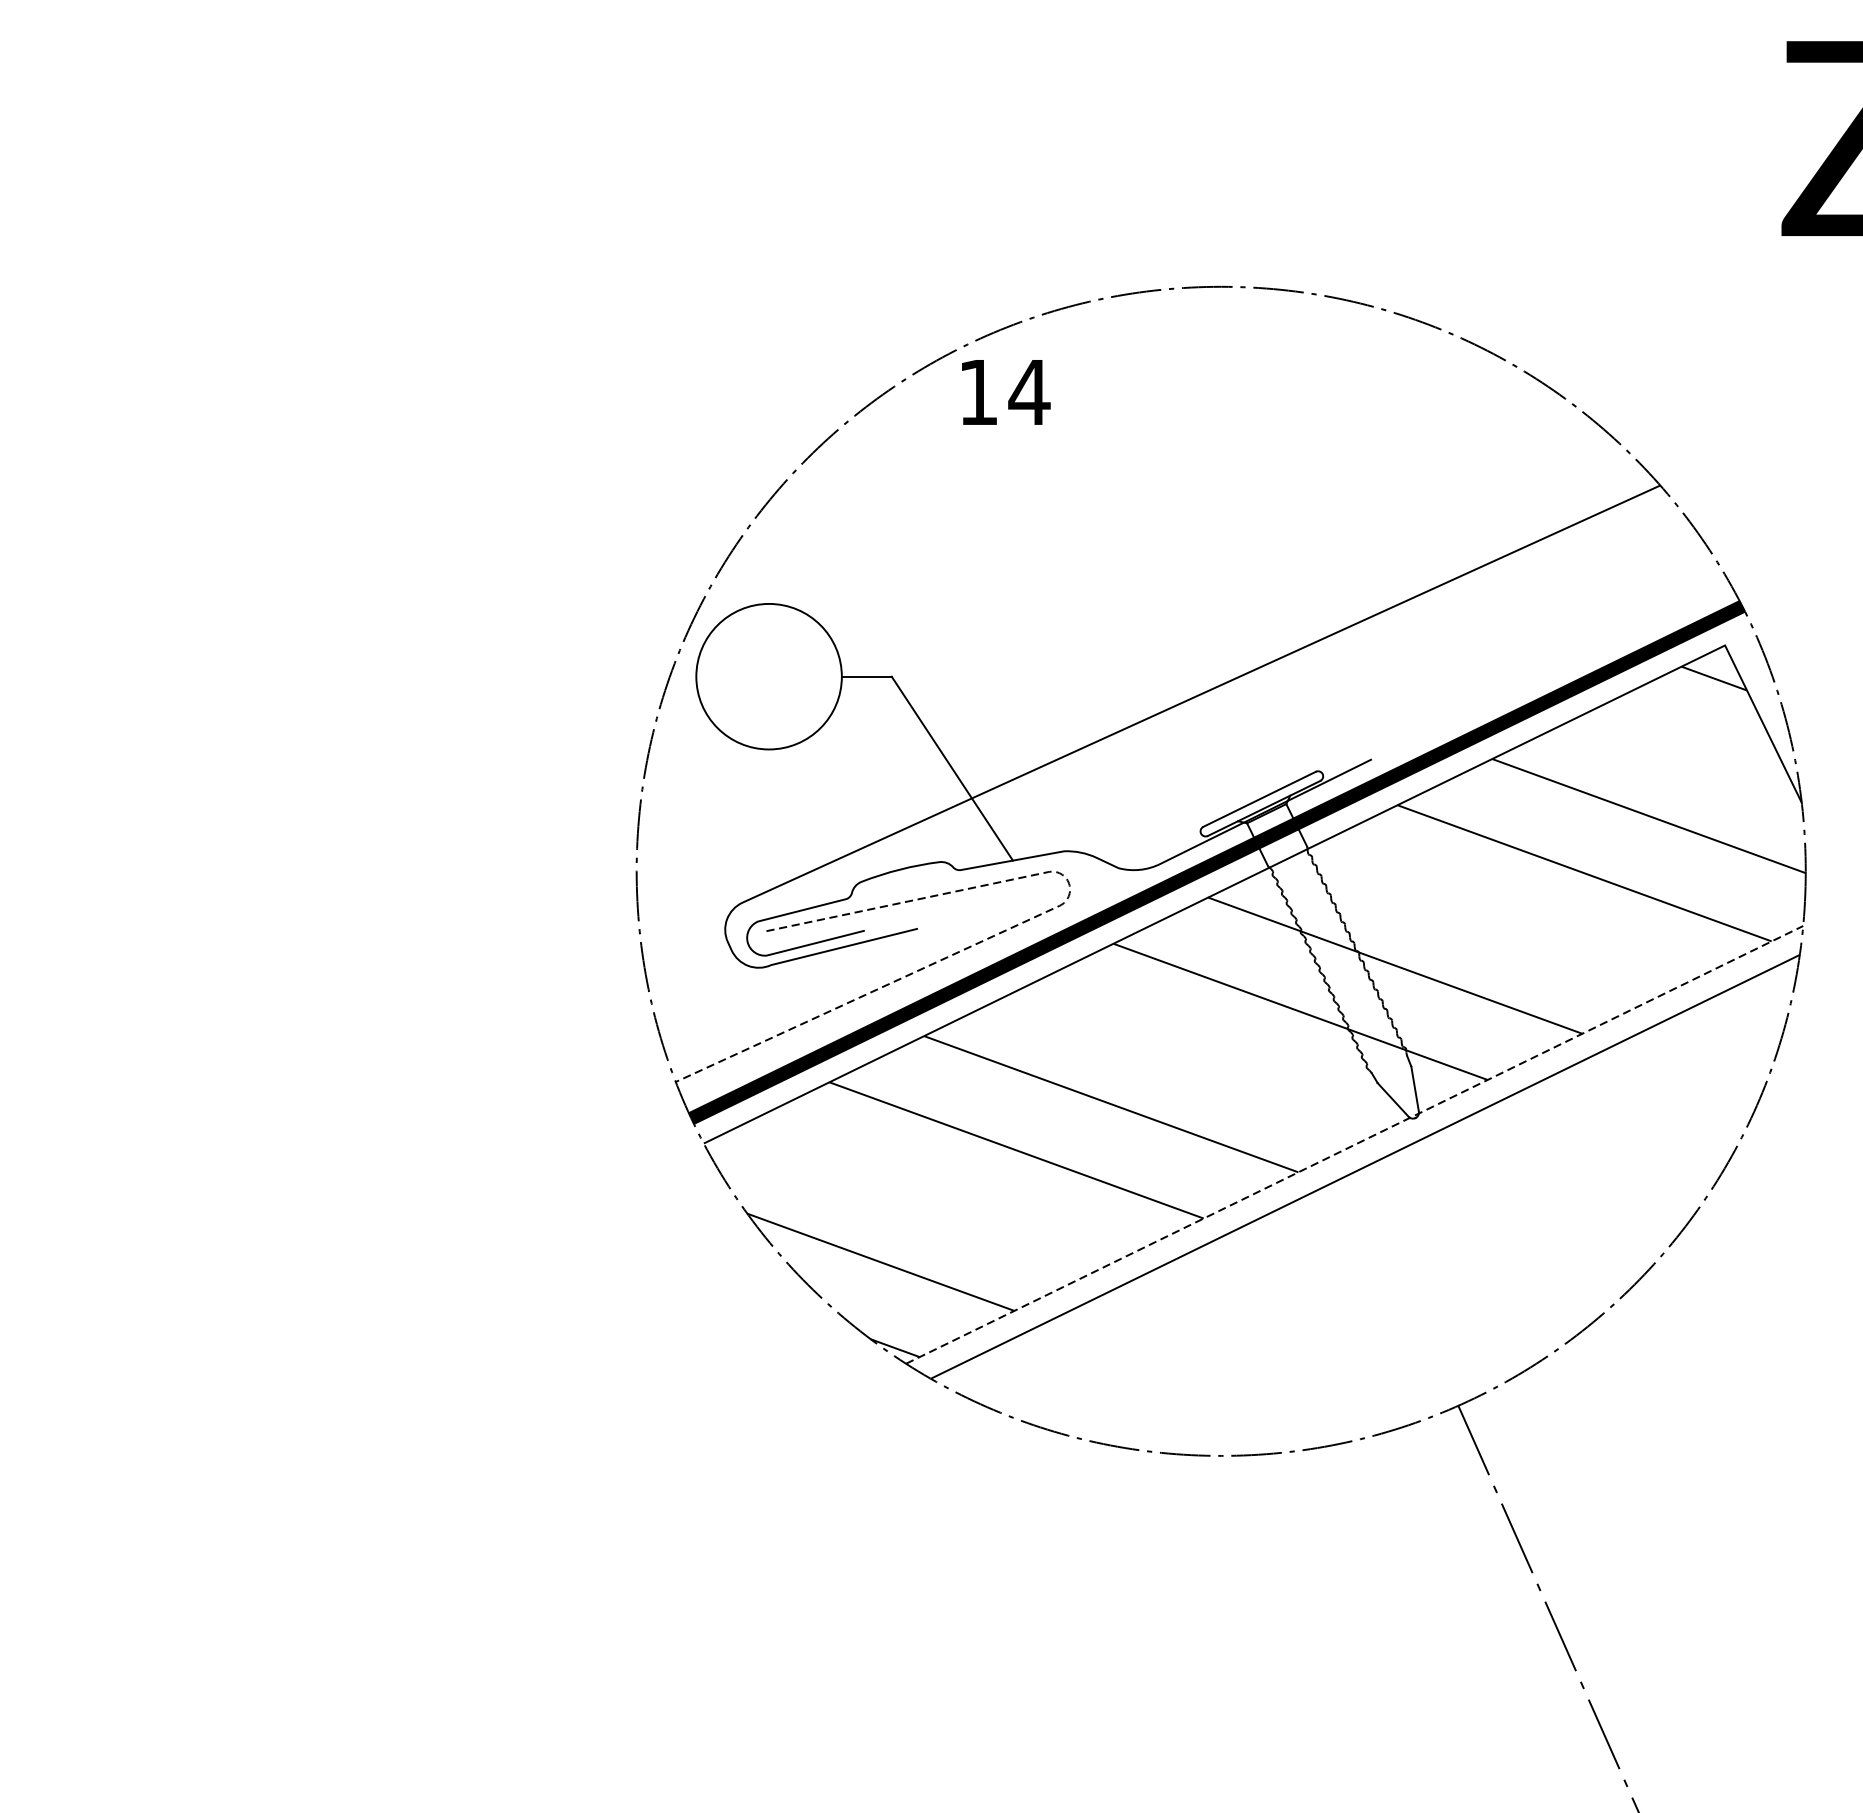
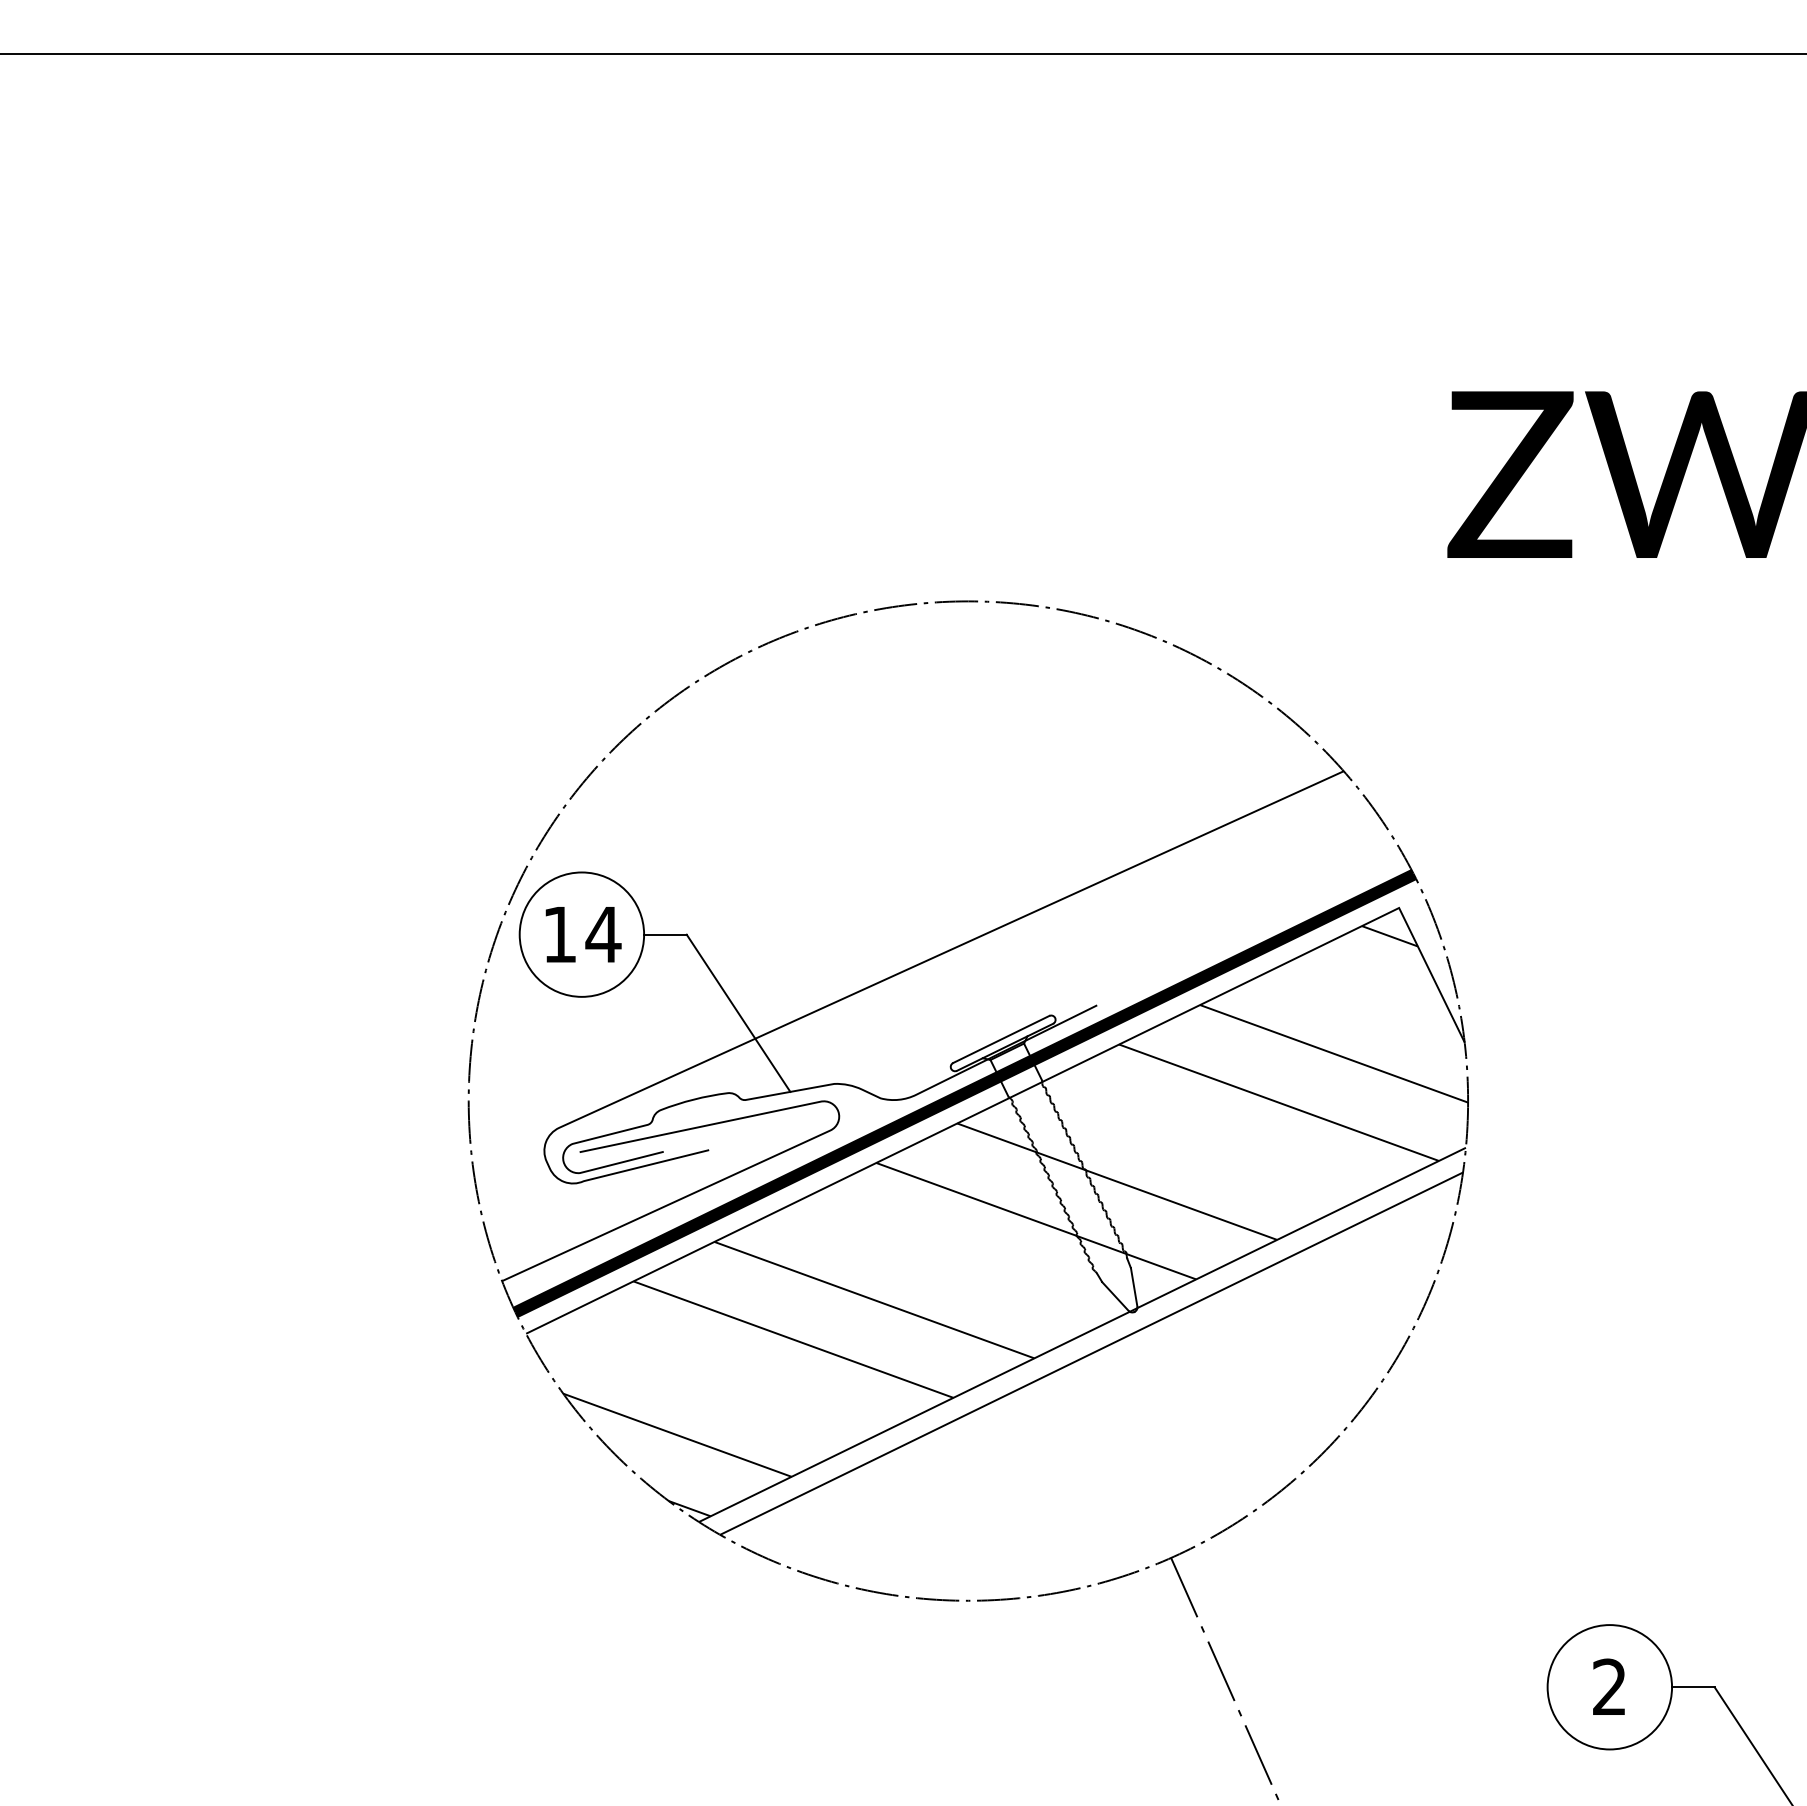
text: (1006, 392) -> (583, 934), moved
line: (1032, 917) -> (807, 1140), dashed -> solid
line: (1354, 1144) -> (1082, 1334), dashed -> solid

